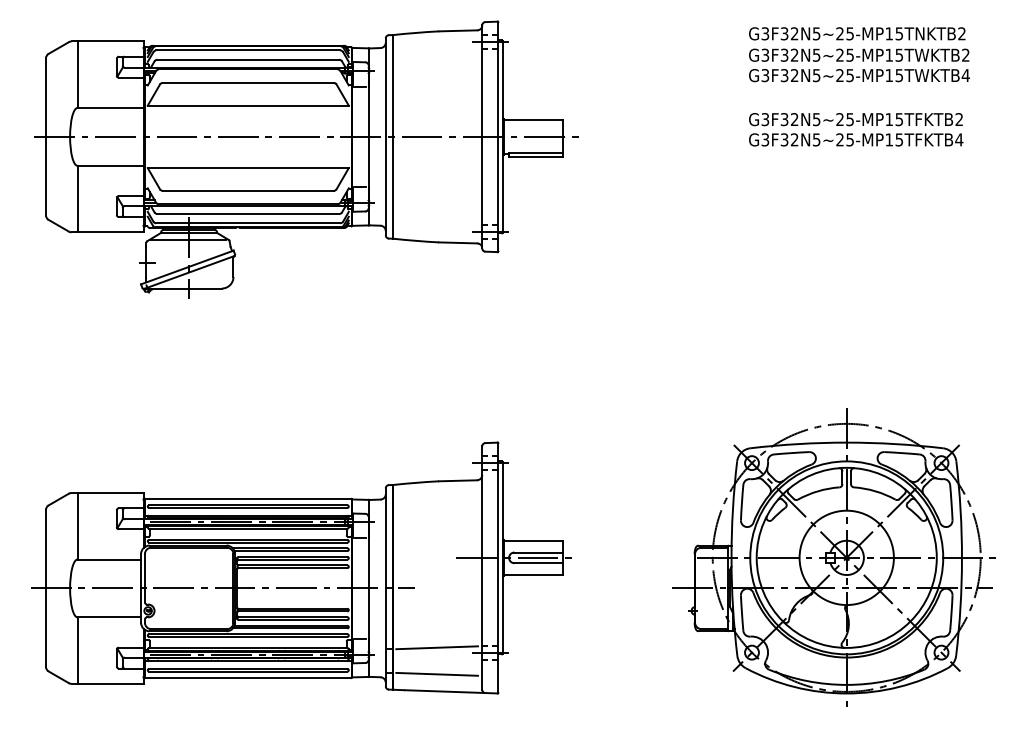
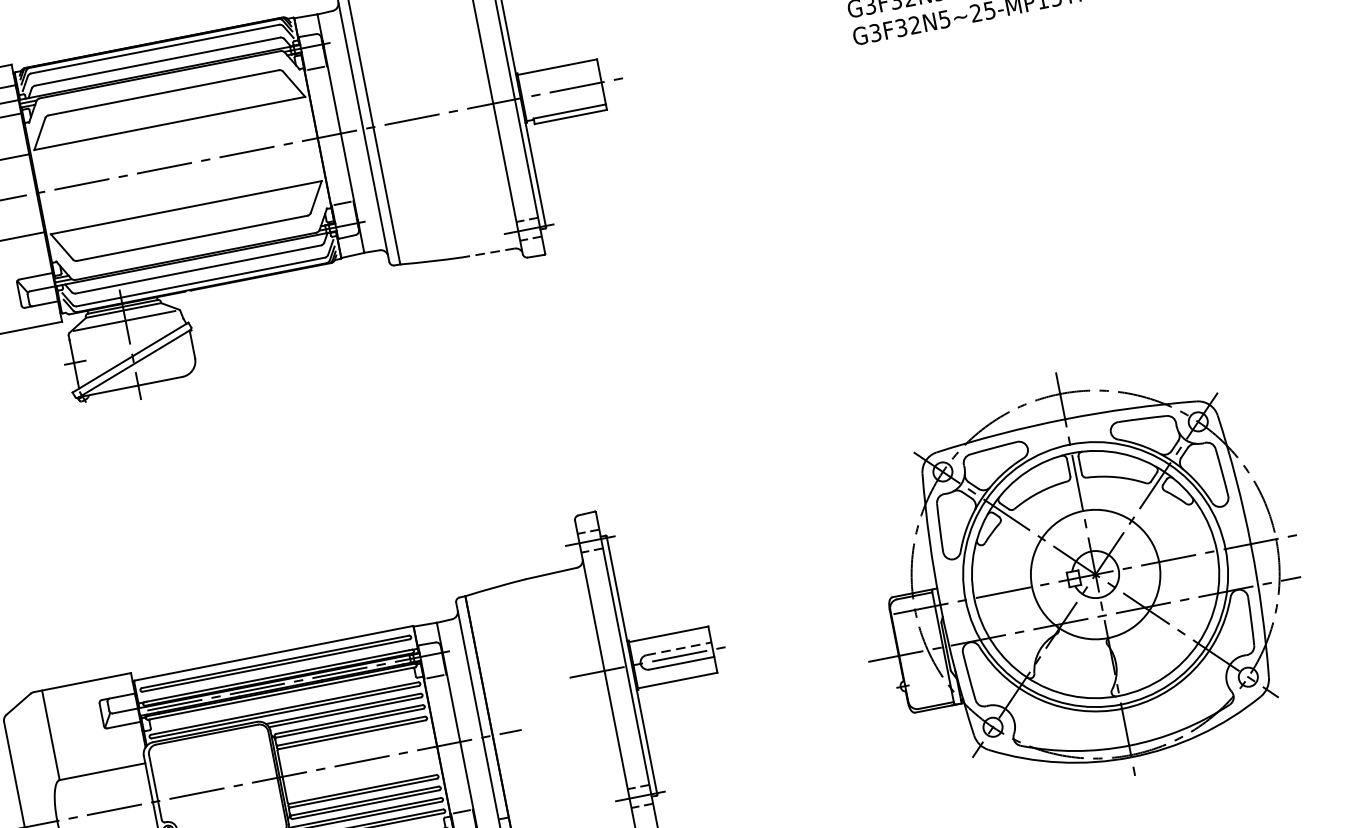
line: (457, 242) -> (487, 252), solid -> dashed
line: (539, 552) -> (680, 648), solid -> dashed
line: (436, 647) -> (566, 803), removed

